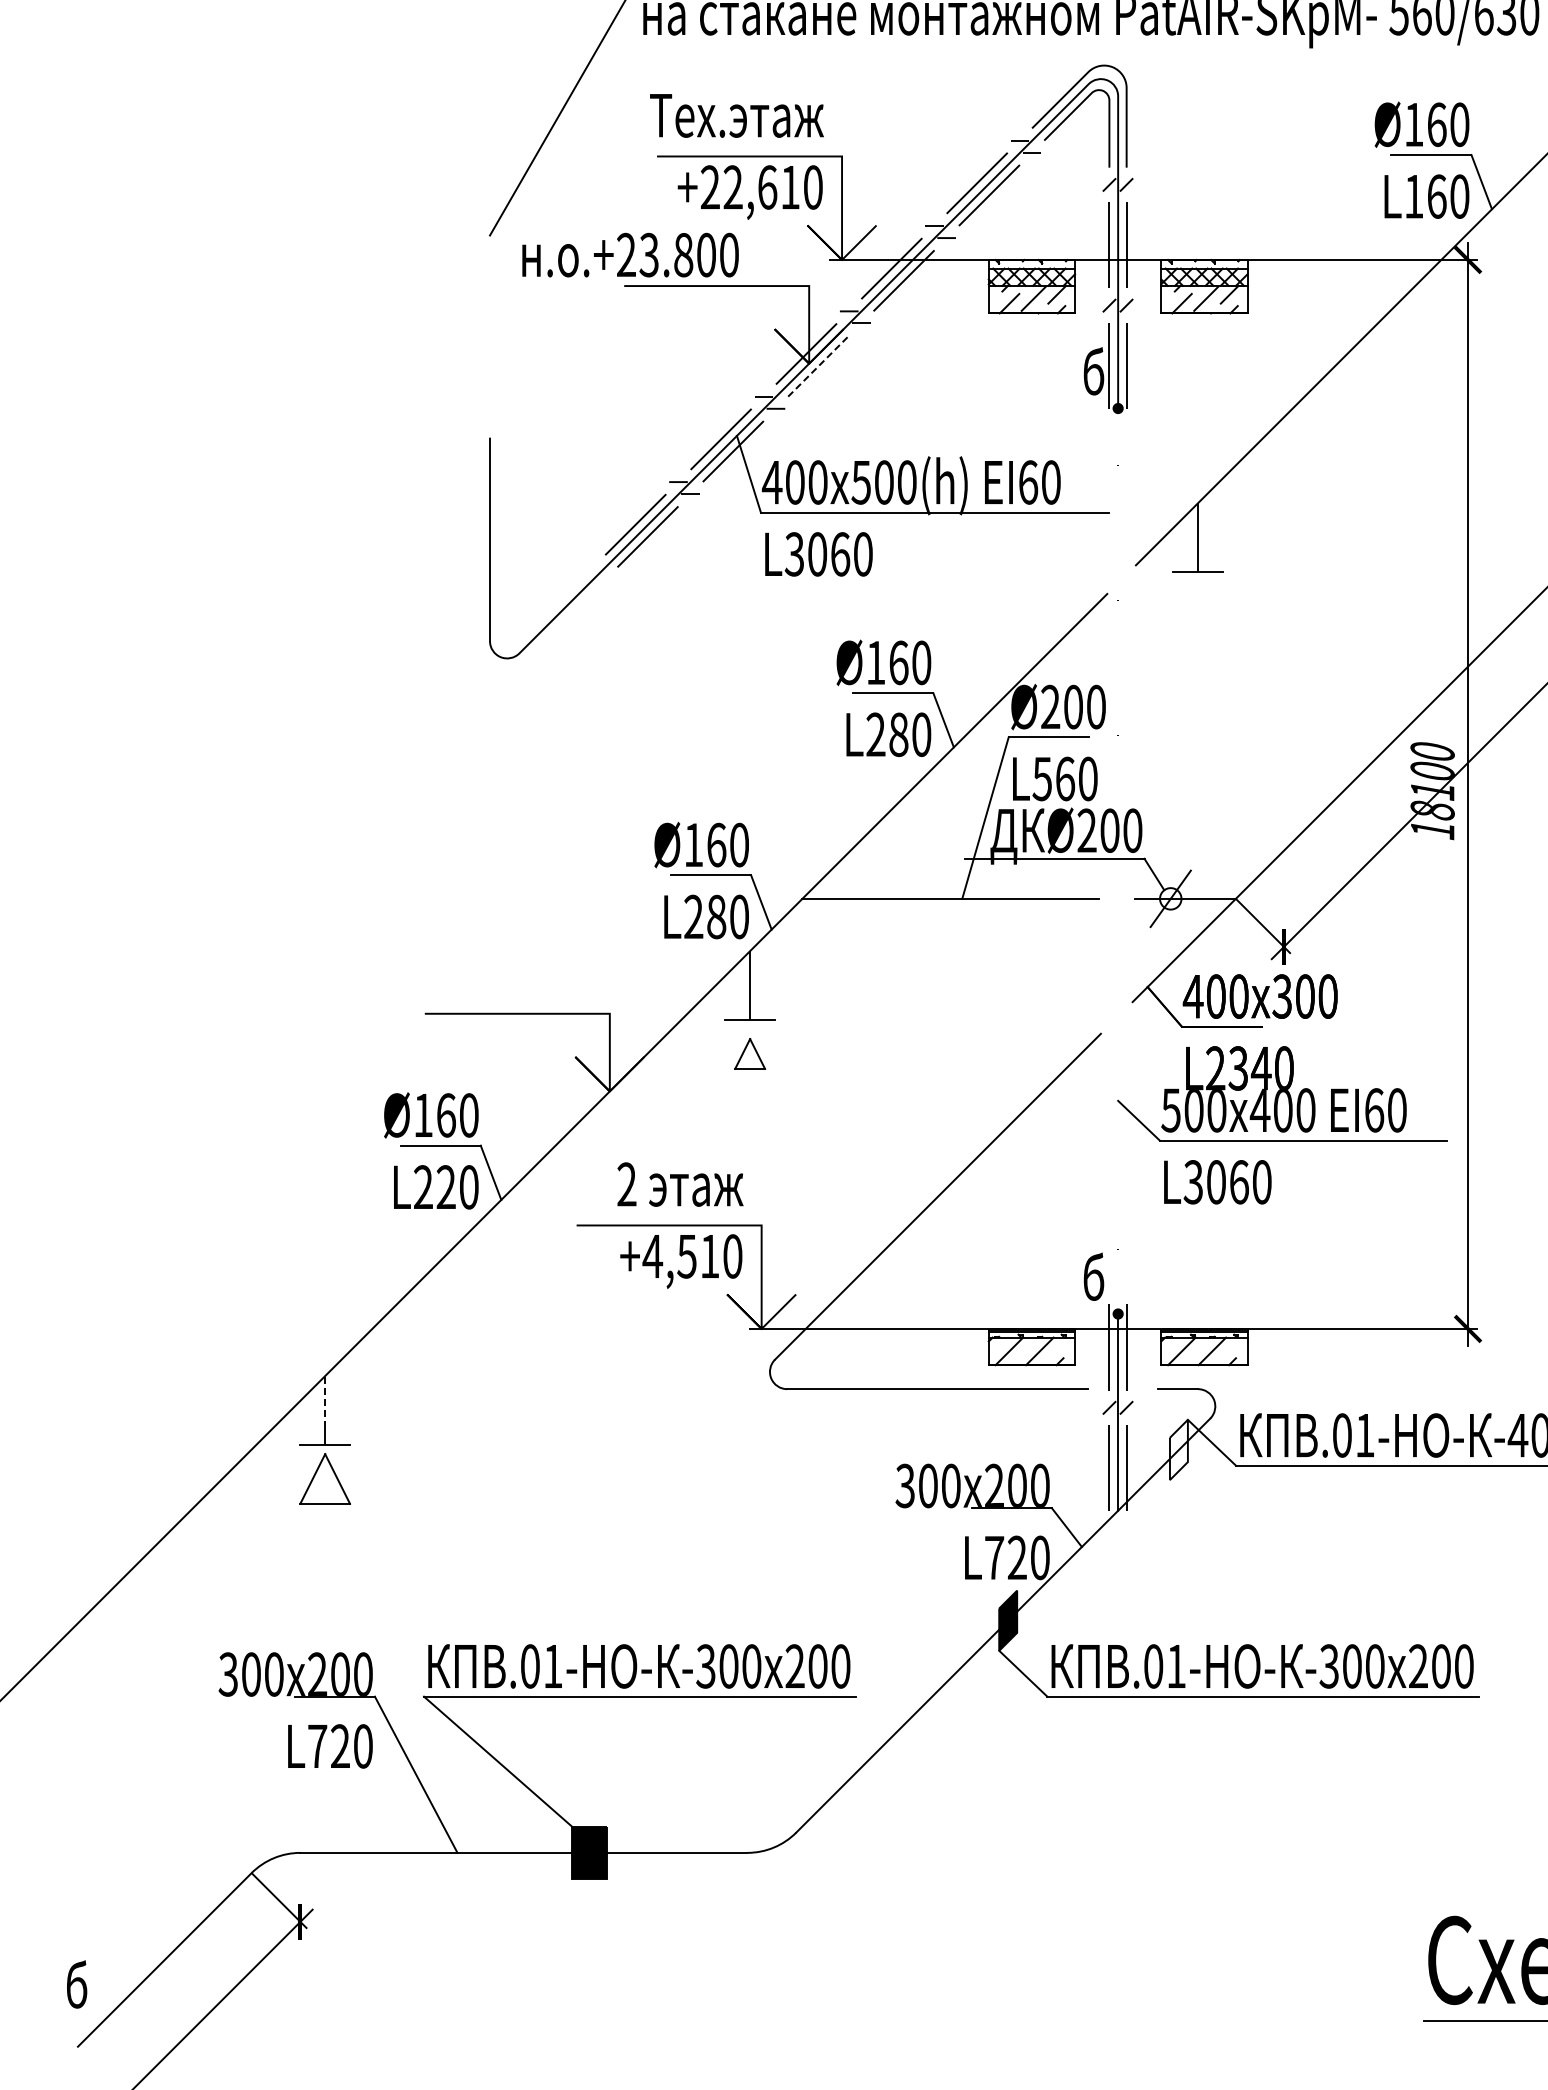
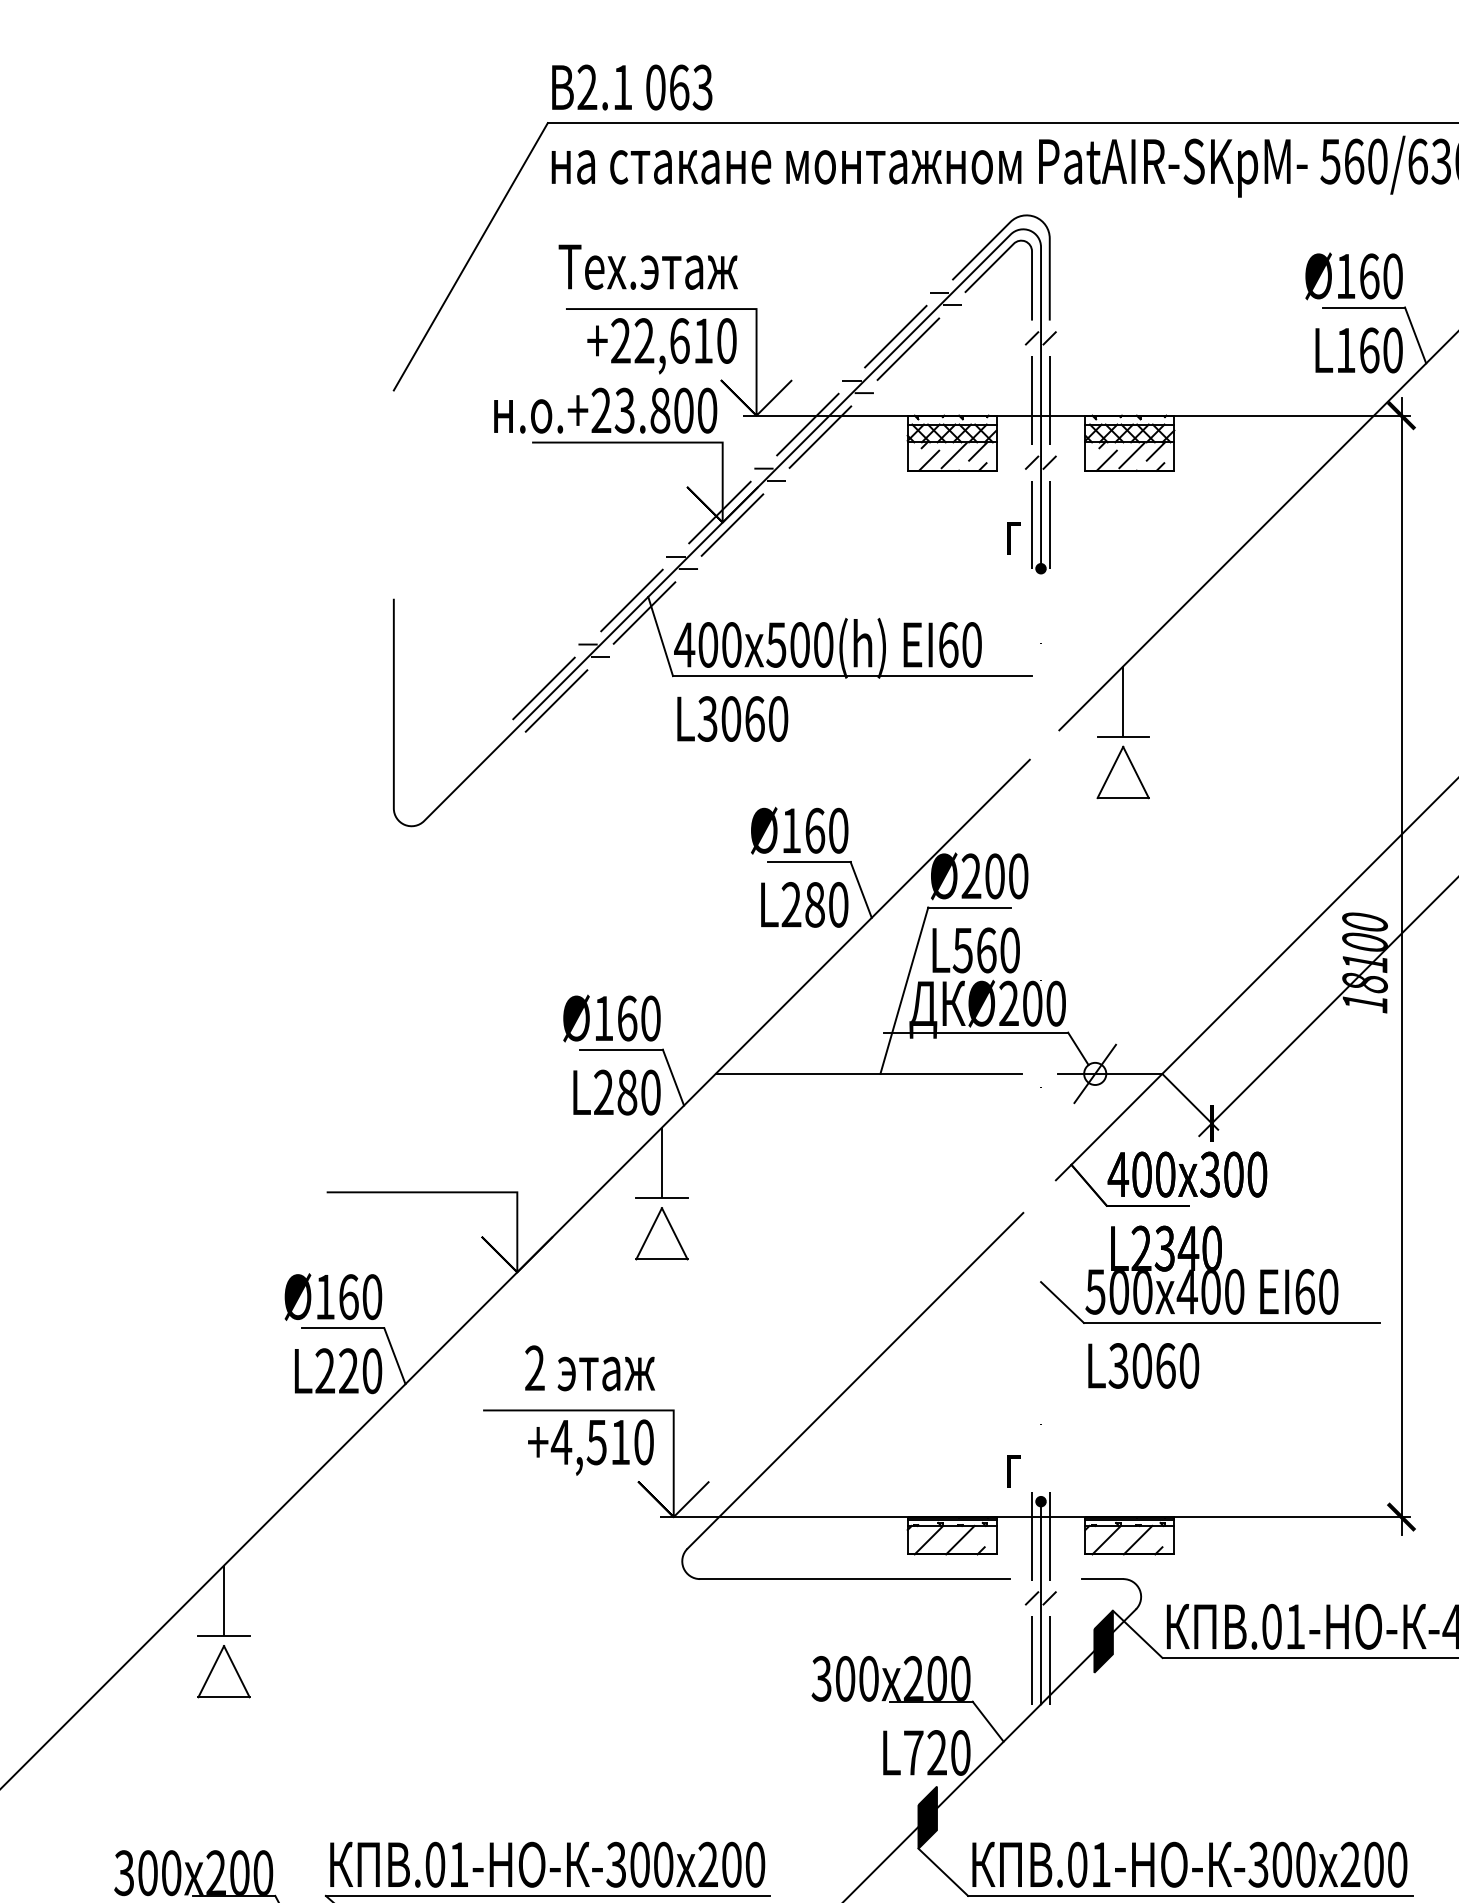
text: (630, 254) -> (605, 410), moved
line: (819, 365) -> (733, 524), dashed -> solid
text: (1093, 371) -> (1015, 530), б -> г
part: (1197, 606) -> (1122, 772), added
part: (749, 1053) -> (661, 1233), size x1.67
text: (1093, 1276) -> (1015, 1463), б -> г
line: (325, 1401) -> (224, 1591), dashed -> solid
fill: (1178, 1449) -> (1103, 1641), added

